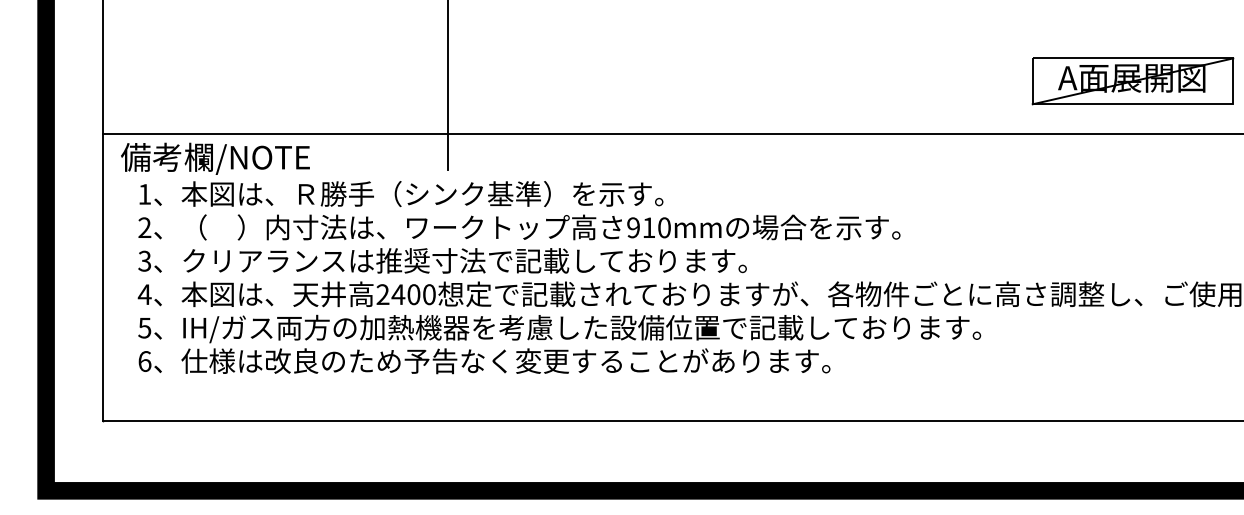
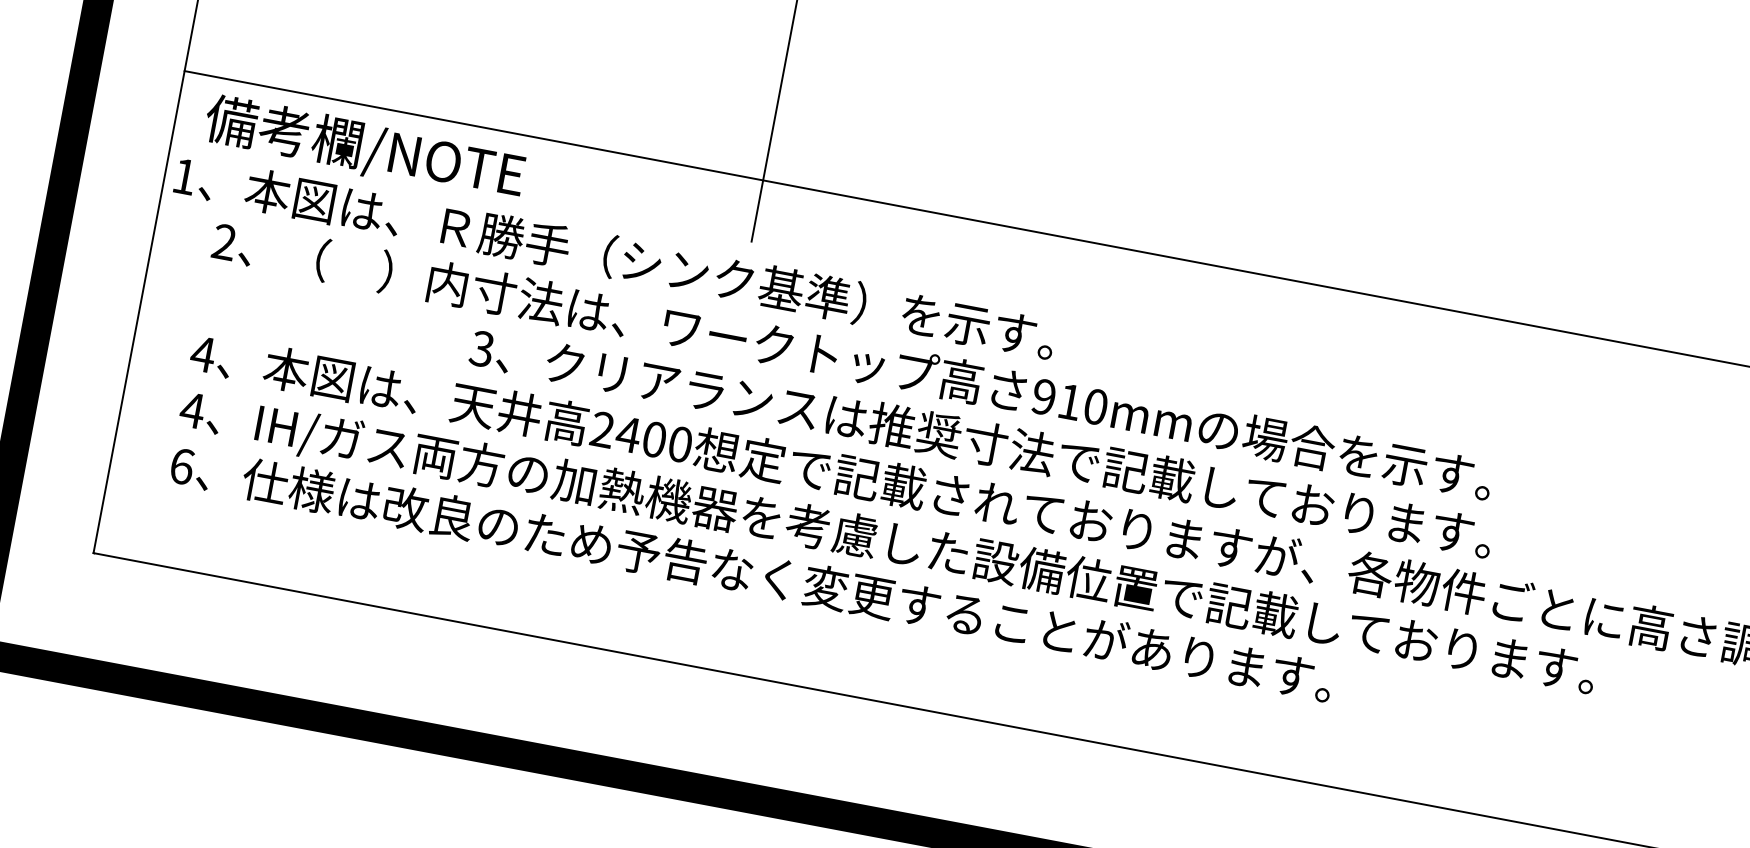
text: (401, 194) -> (615, 258), moved
text: (442, 260) -> (981, 442), moved
text: (144, 328) -> (191, 410), 5 -> 4

